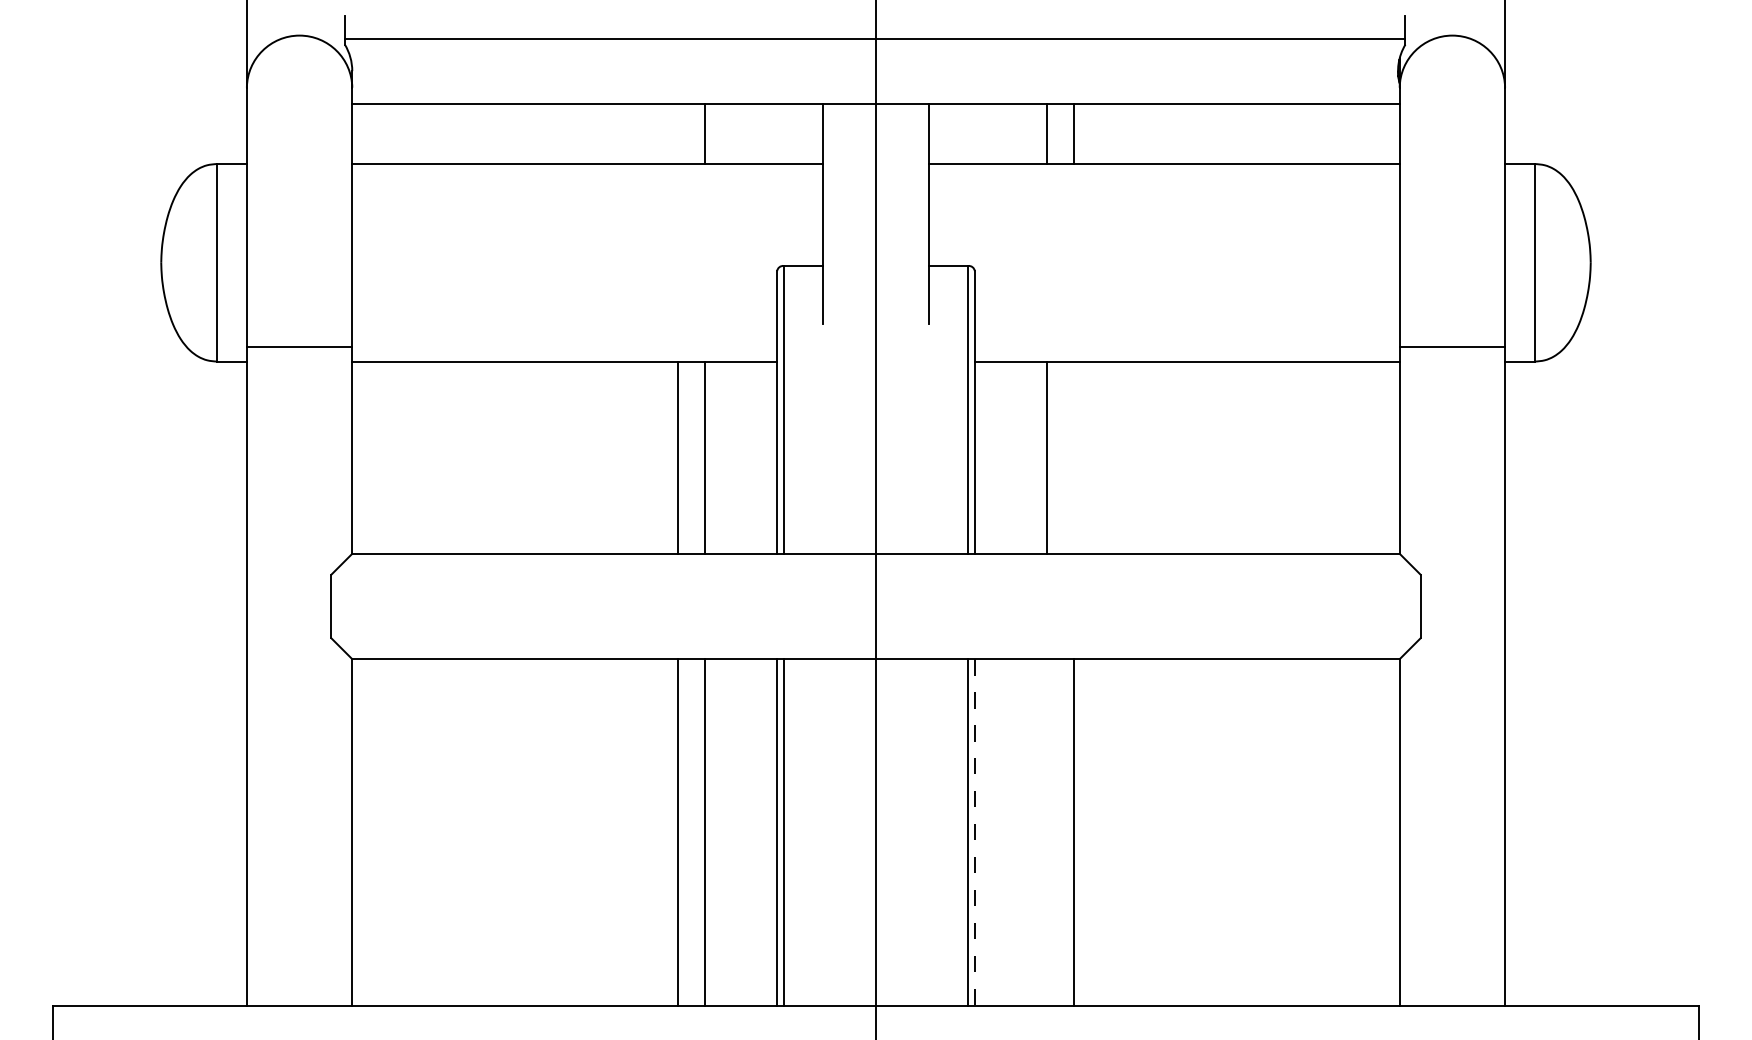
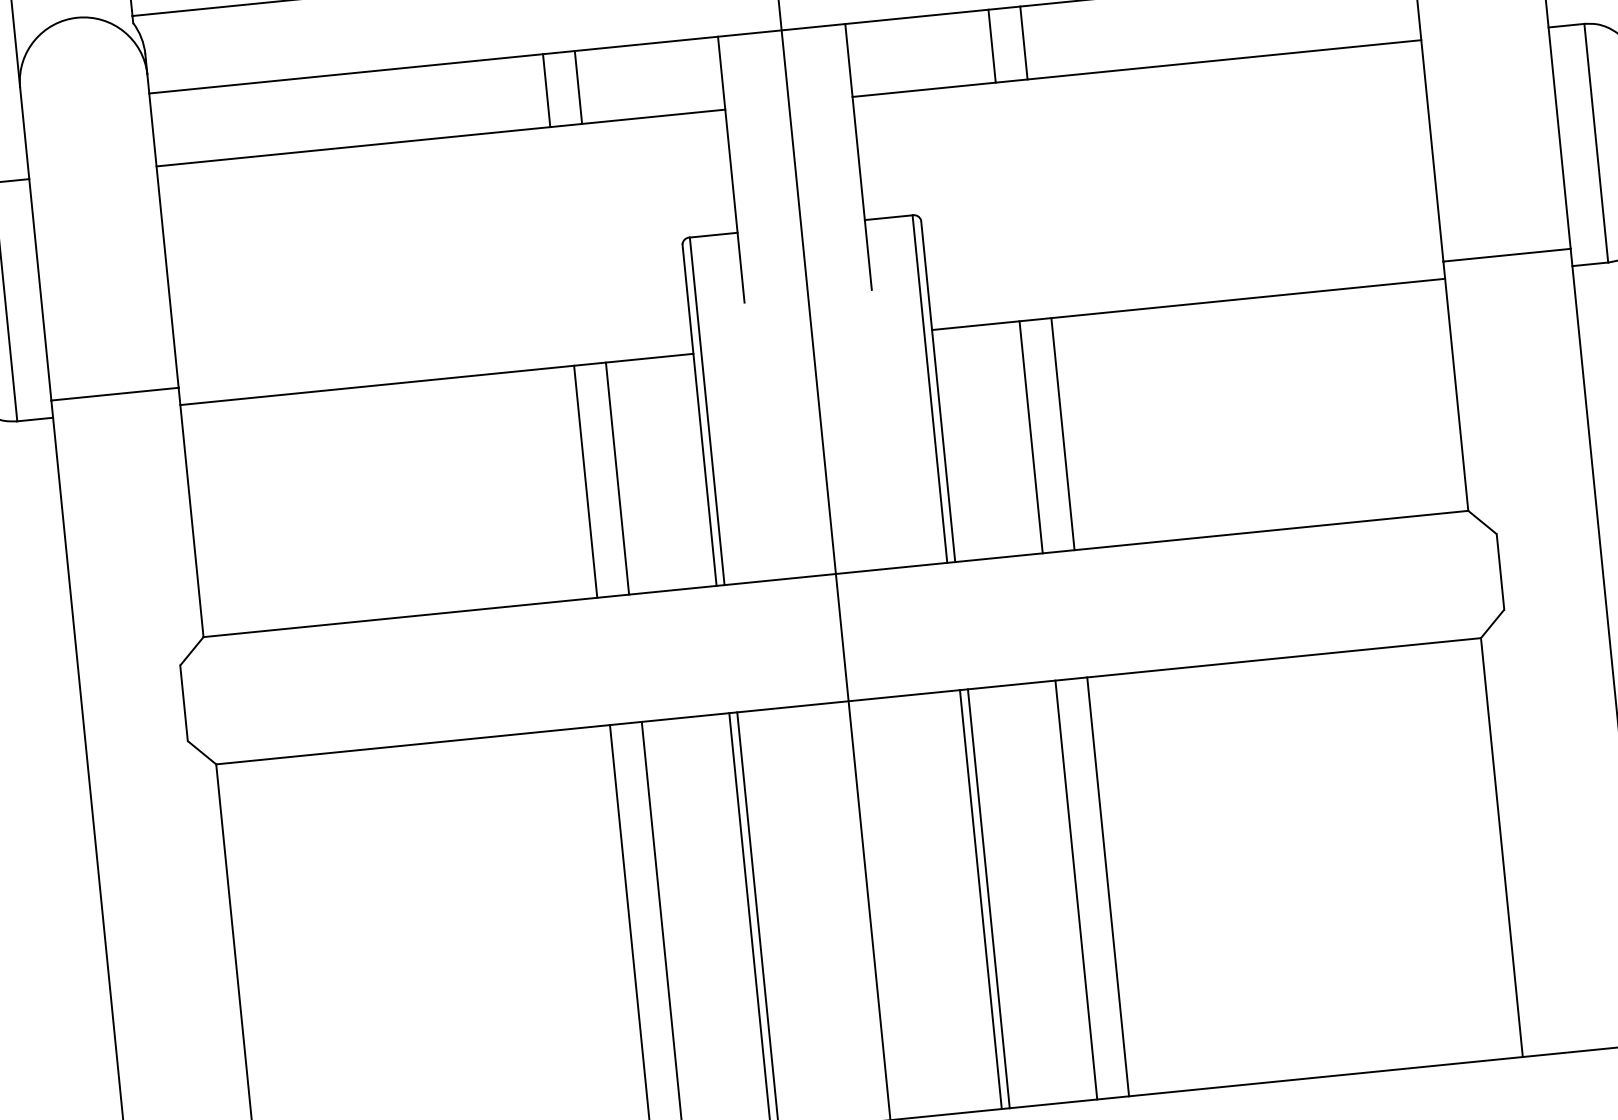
line: (678, 133) -> (546, 90), added
line: (1073, 457) -> (1062, 433), added
line: (1047, 832) -> (1076, 889), added
line: (974, 833) -> (988, 899), dashed -> solid

